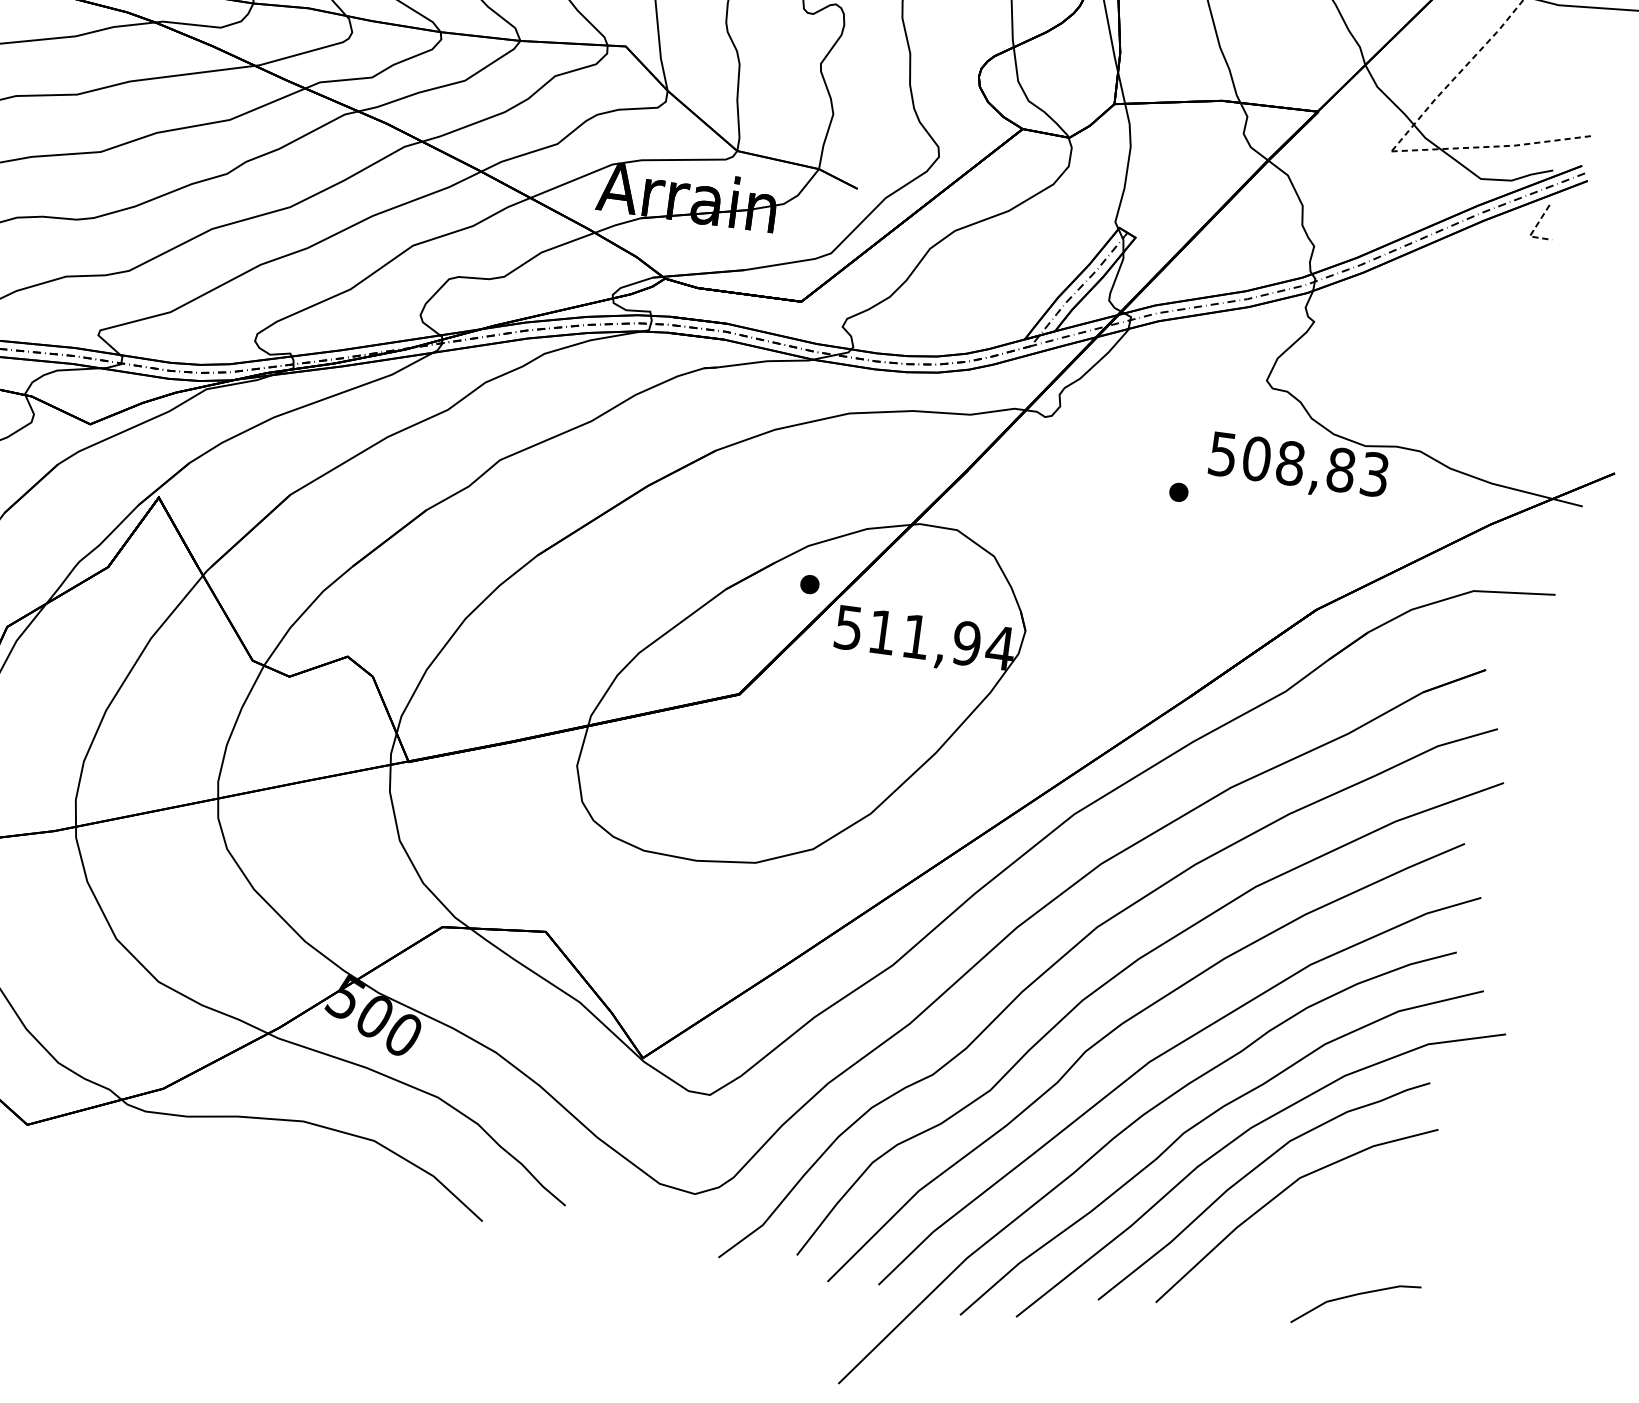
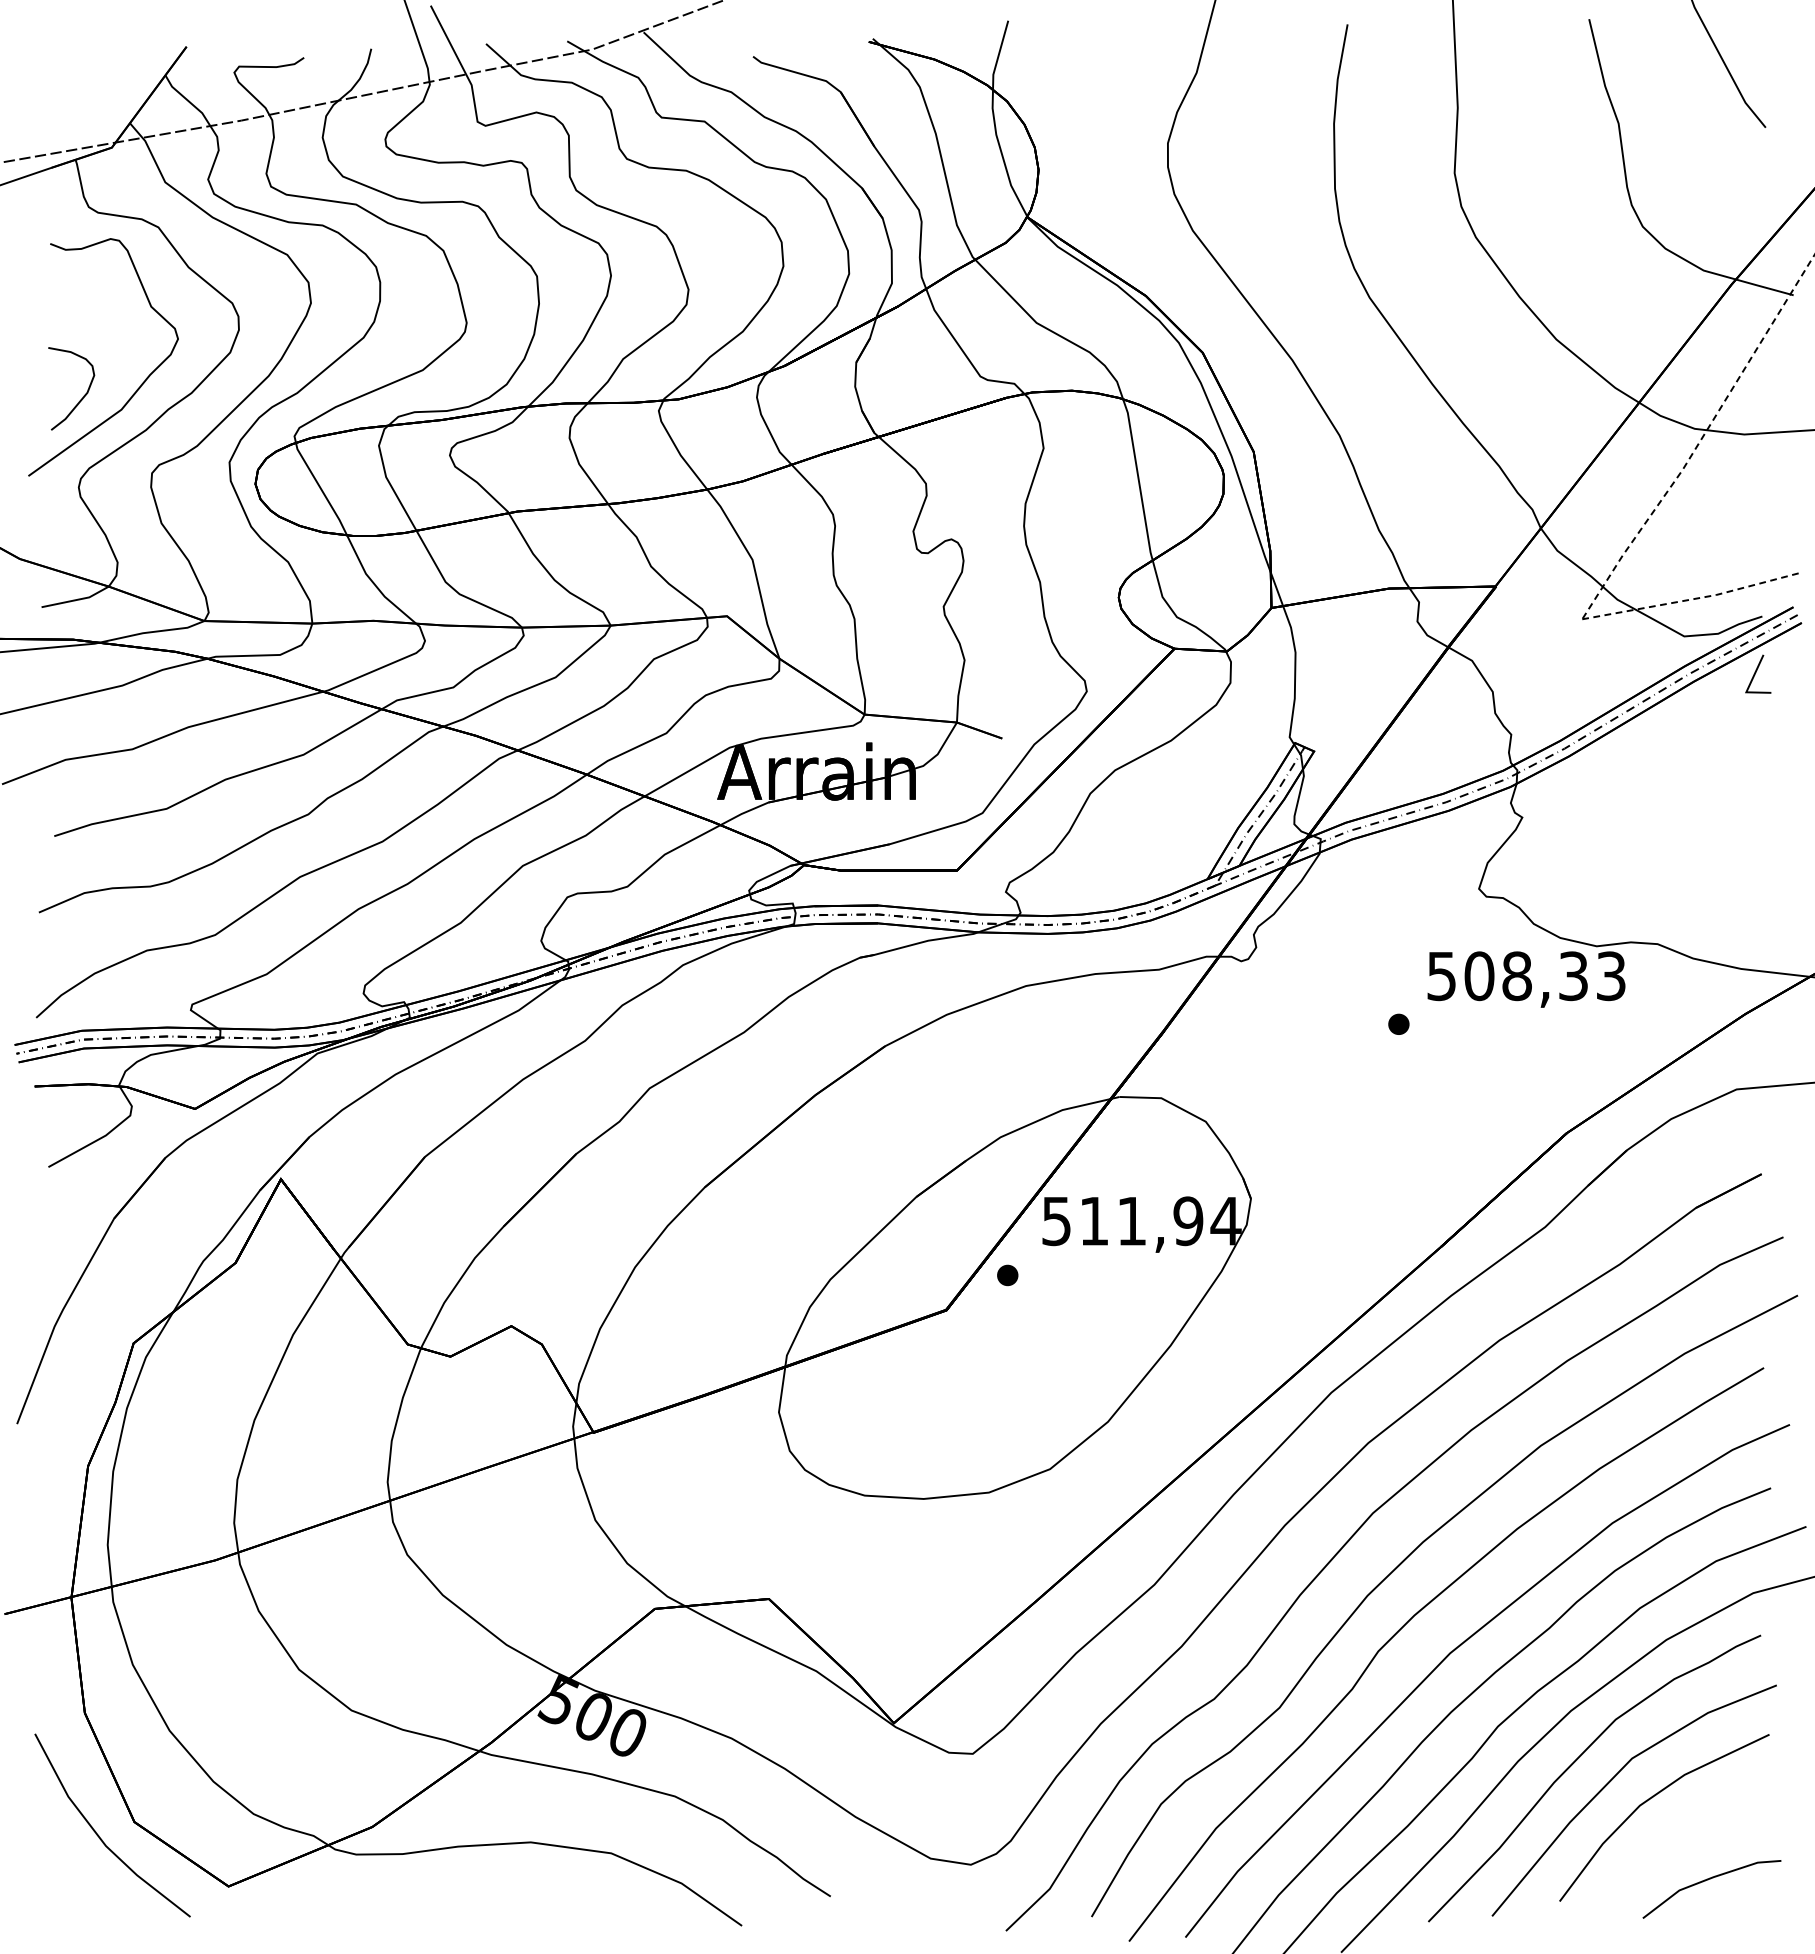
line: (1533, 231) -> (1749, 686), dashed -> solid
text: (1341, 470) -> (1573, 976), 508,83 -> 508,33
part: (809, 584) -> (1007, 1275), moved
line: (1313, 1216) -> (1652, 1798), added

